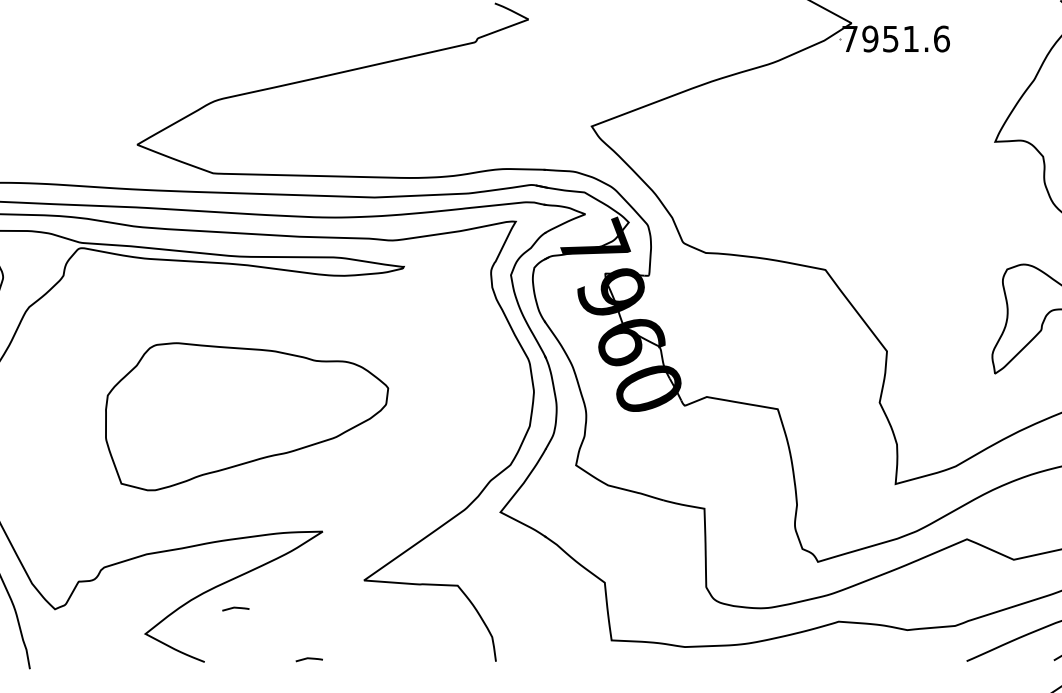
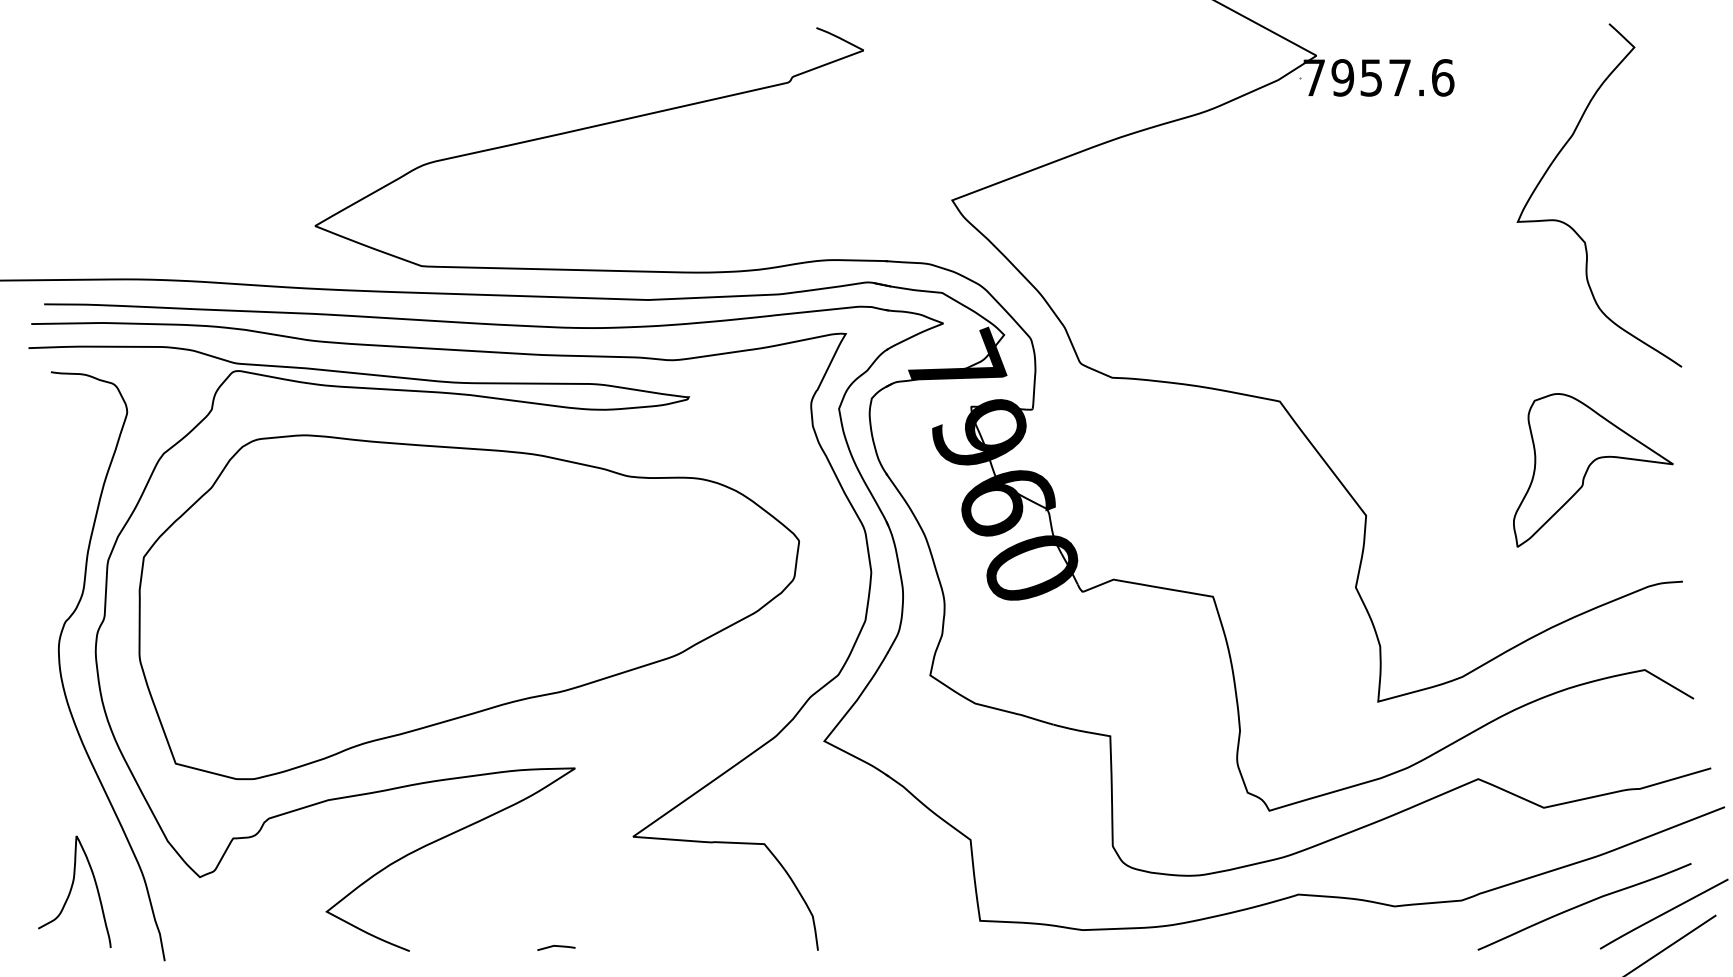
text: (910, 38) -> (1399, 77), 7951.6 -> 7957.6
part: (246, 416) -> (468, 607), size x1.67
curve: (235, 608) -> (453, 875), removed

